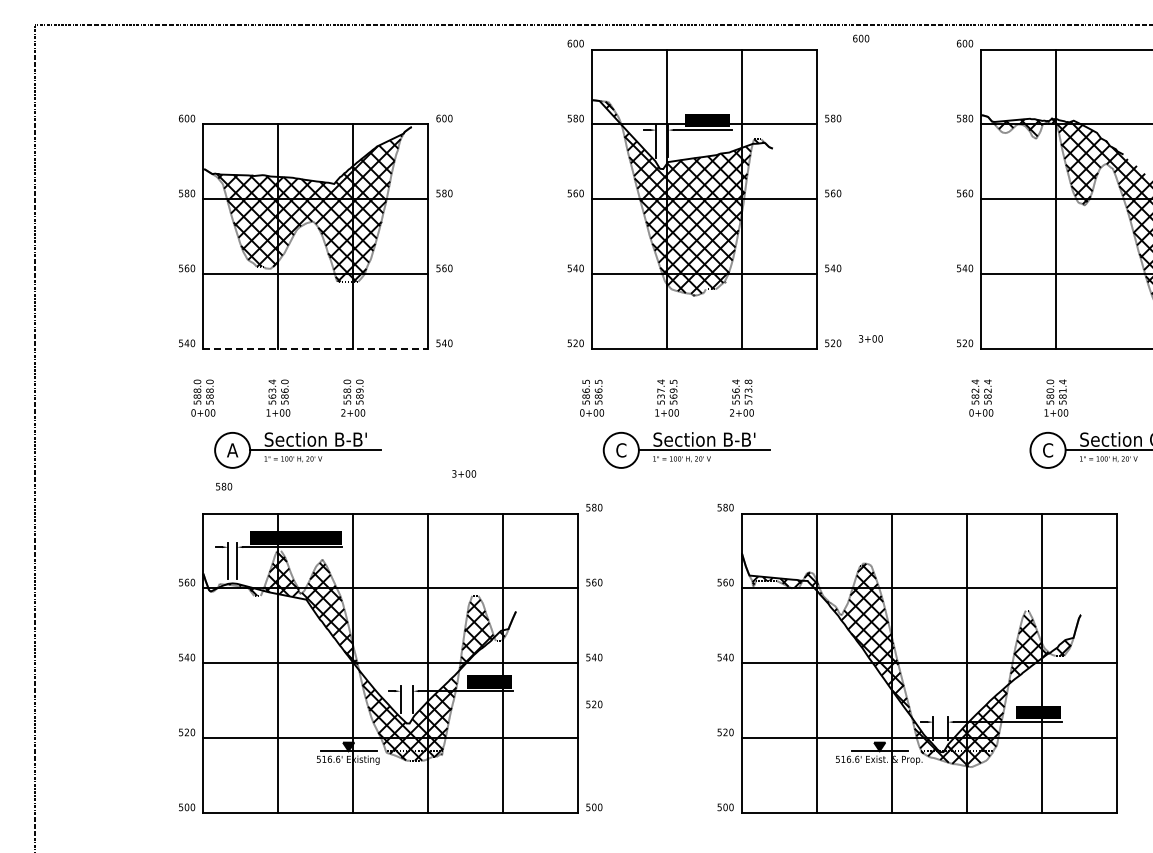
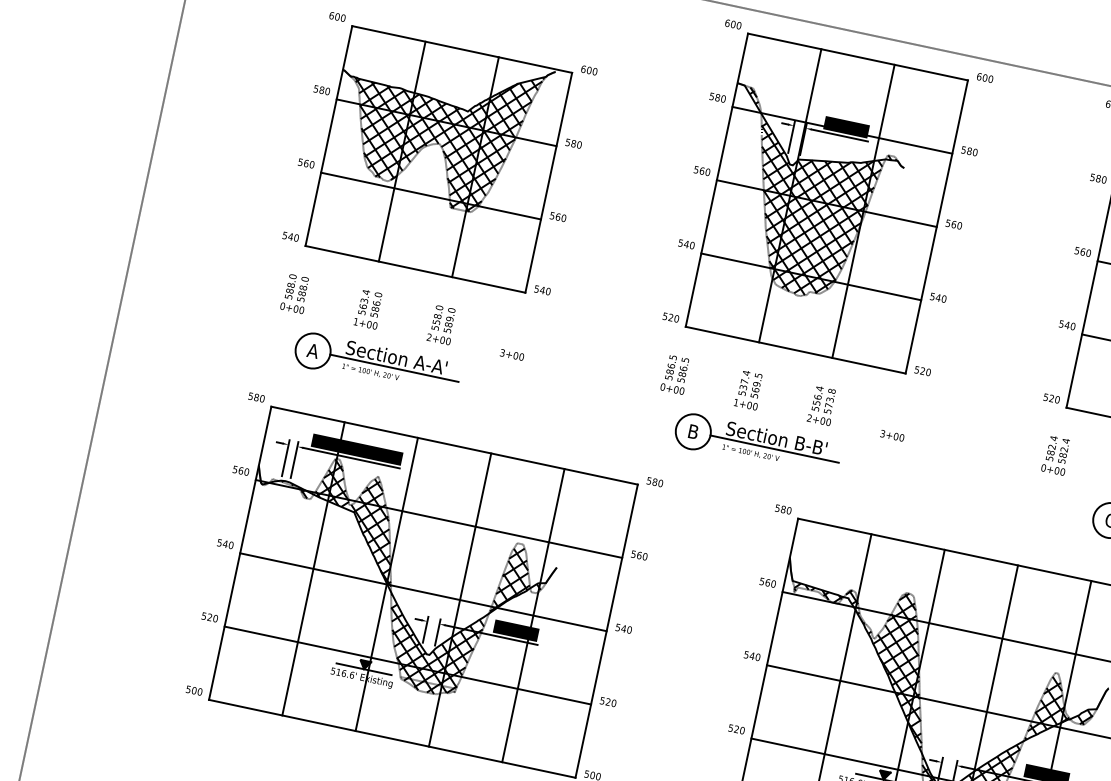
text: (861, 38) -> (985, 77), moved
text: (870, 338) -> (892, 435), moved
line: (316, 349) -> (416, 269), dashed -> solid
text: (348, 439) -> (428, 364), Section B-B' -> Section A-A'
text: (621, 450) -> (693, 431), C -> B
text: (464, 473) -> (512, 354), moved
text: (224, 486) -> (257, 397), moved
text: (594, 704) -> (608, 702), moved

